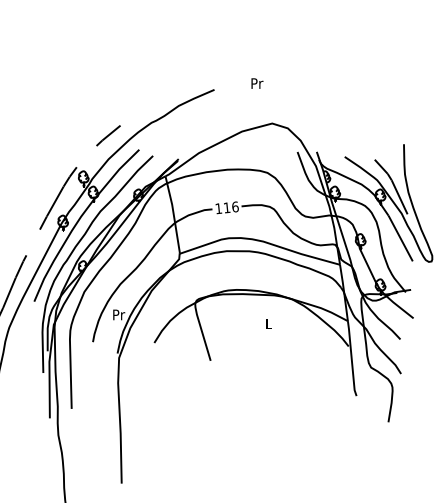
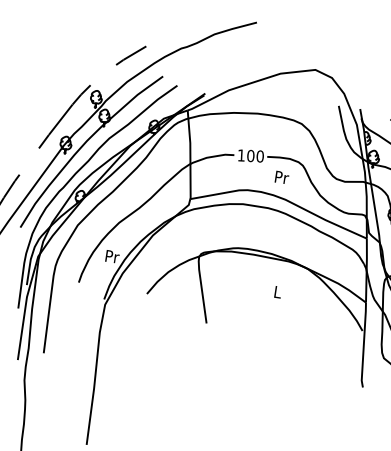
text: (257, 83) -> (282, 177), moved
text: (230, 207) -> (254, 156), 116 -> 100

